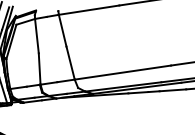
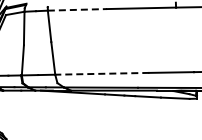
line: (89, 9) -> (77, 9), solid -> dashed
line: (122, 72) -> (101, 73), solid -> dashed

